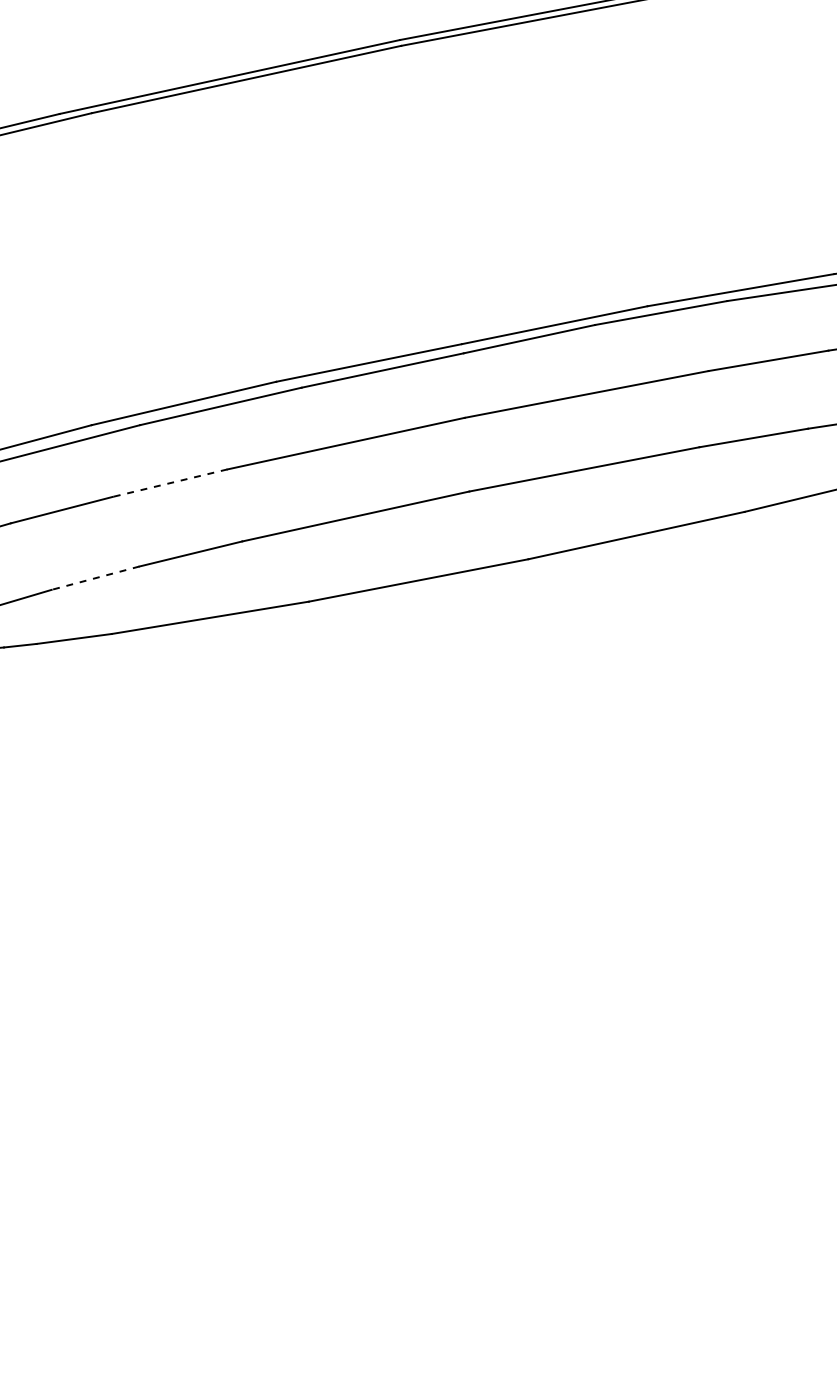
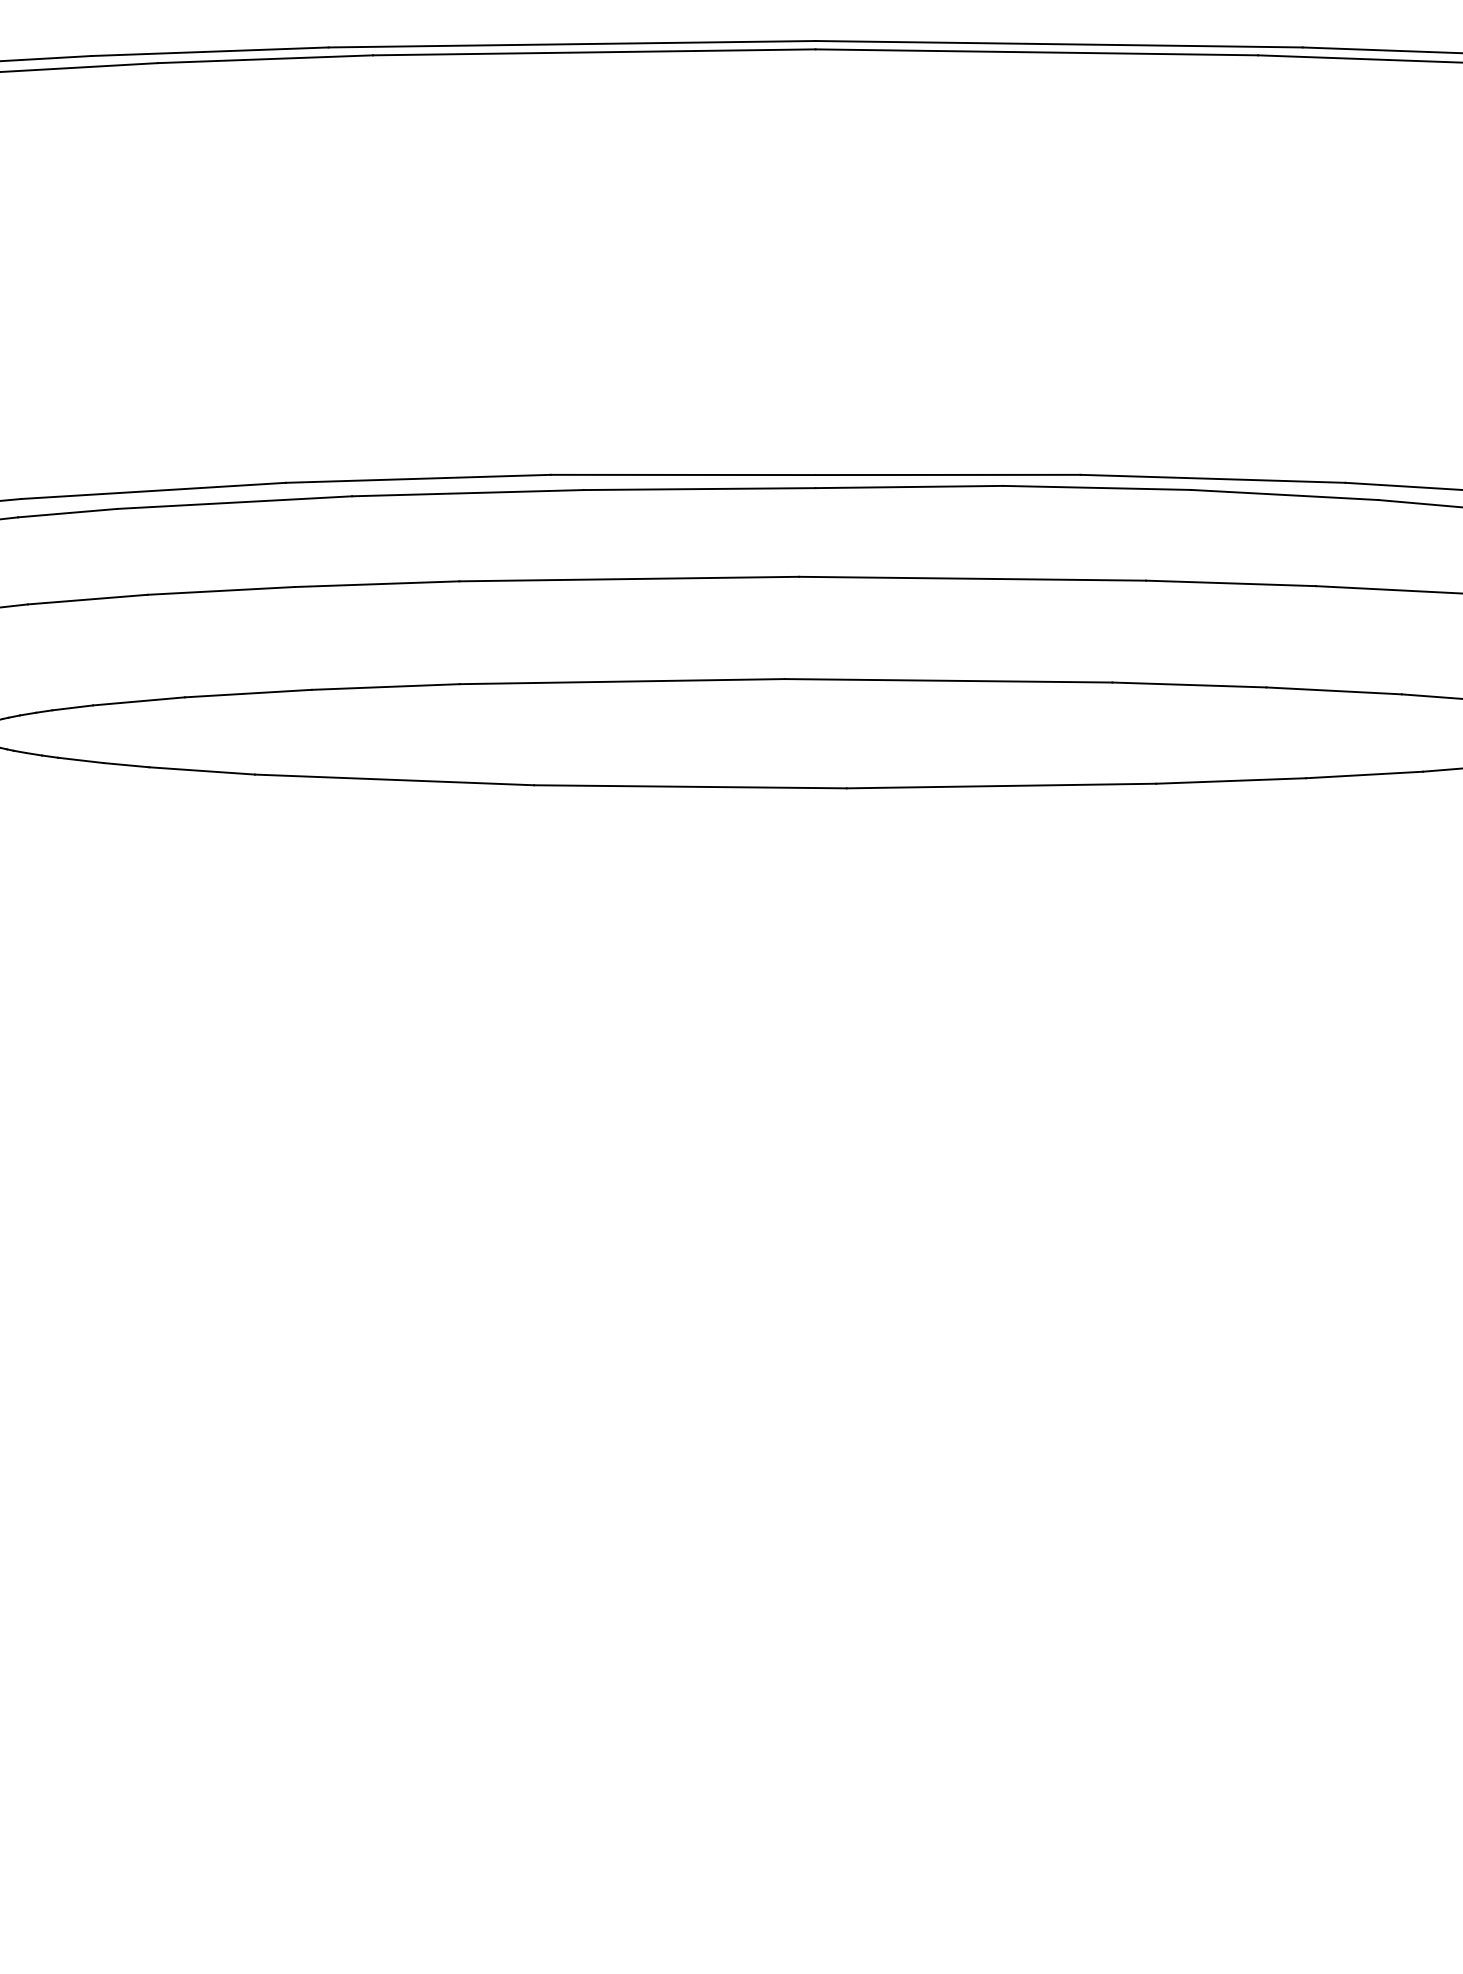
line: (169, 483) -> (376, 584), dashed -> solid
line: (95, 578) -> (248, 693), dashed -> solid

